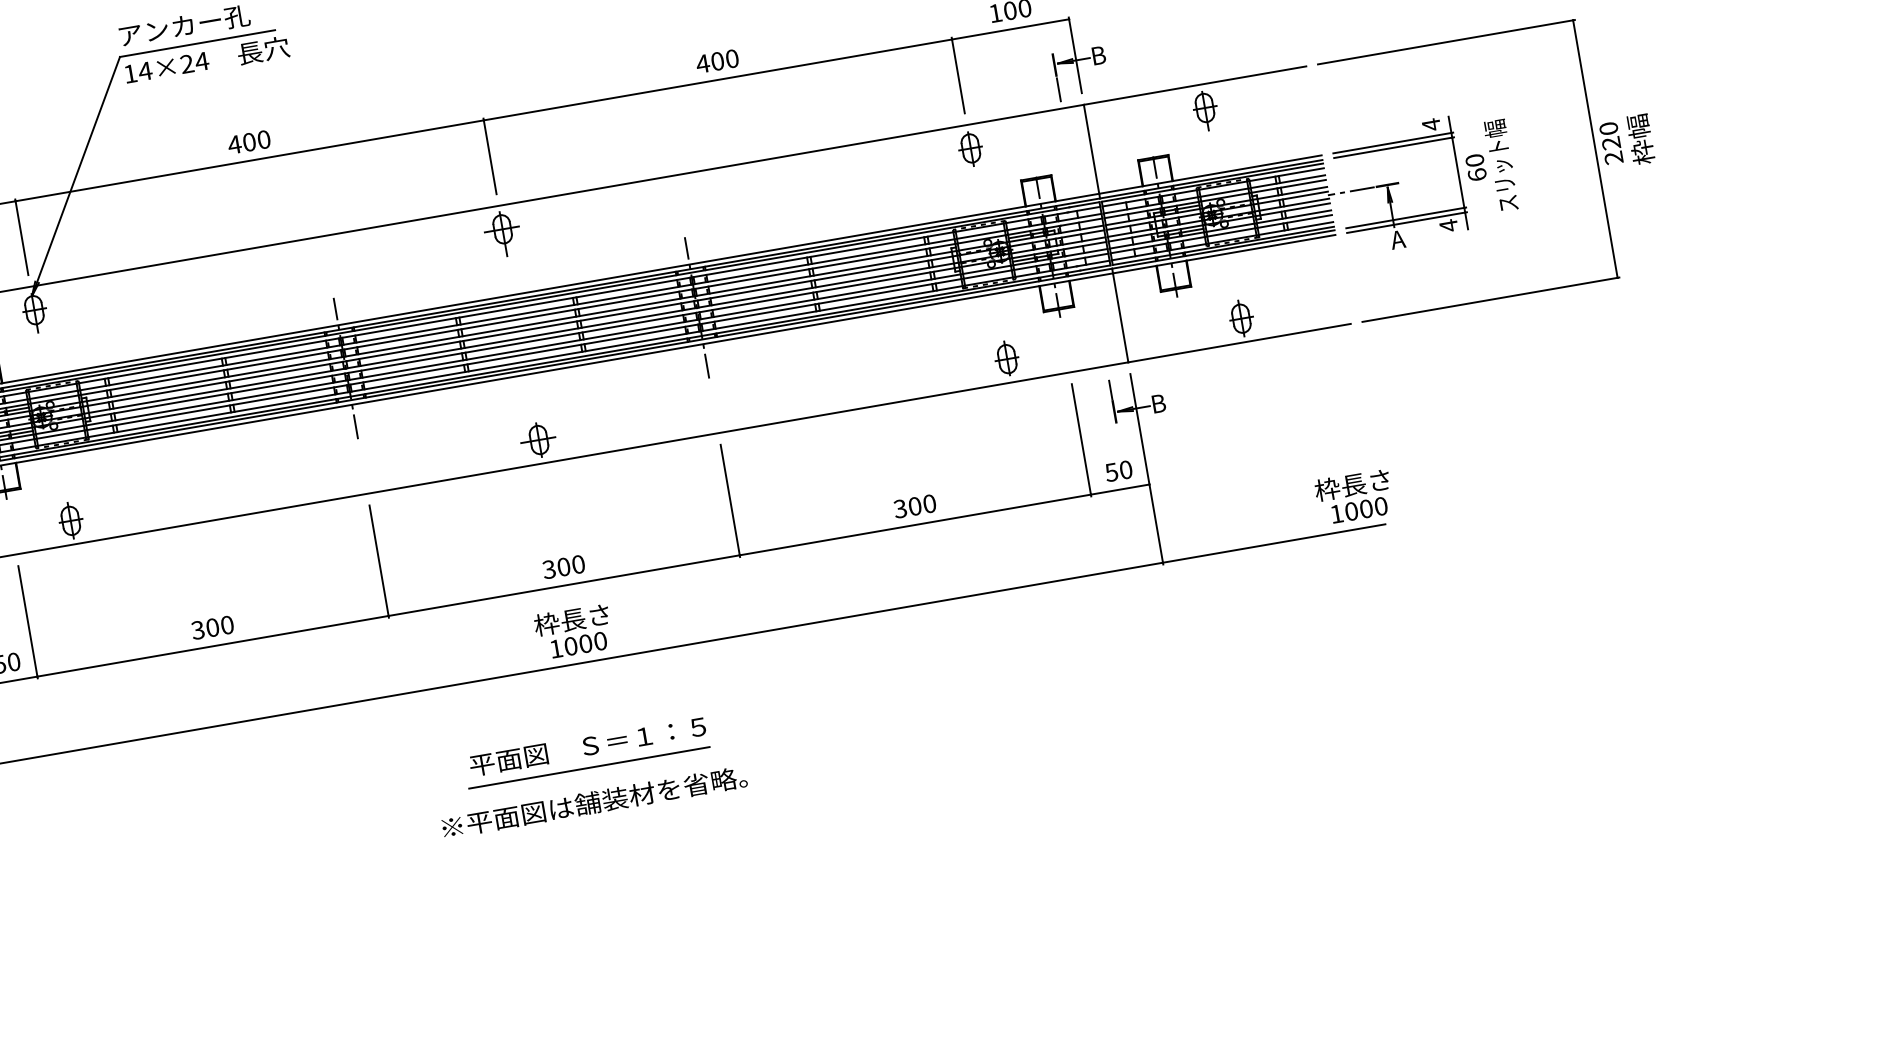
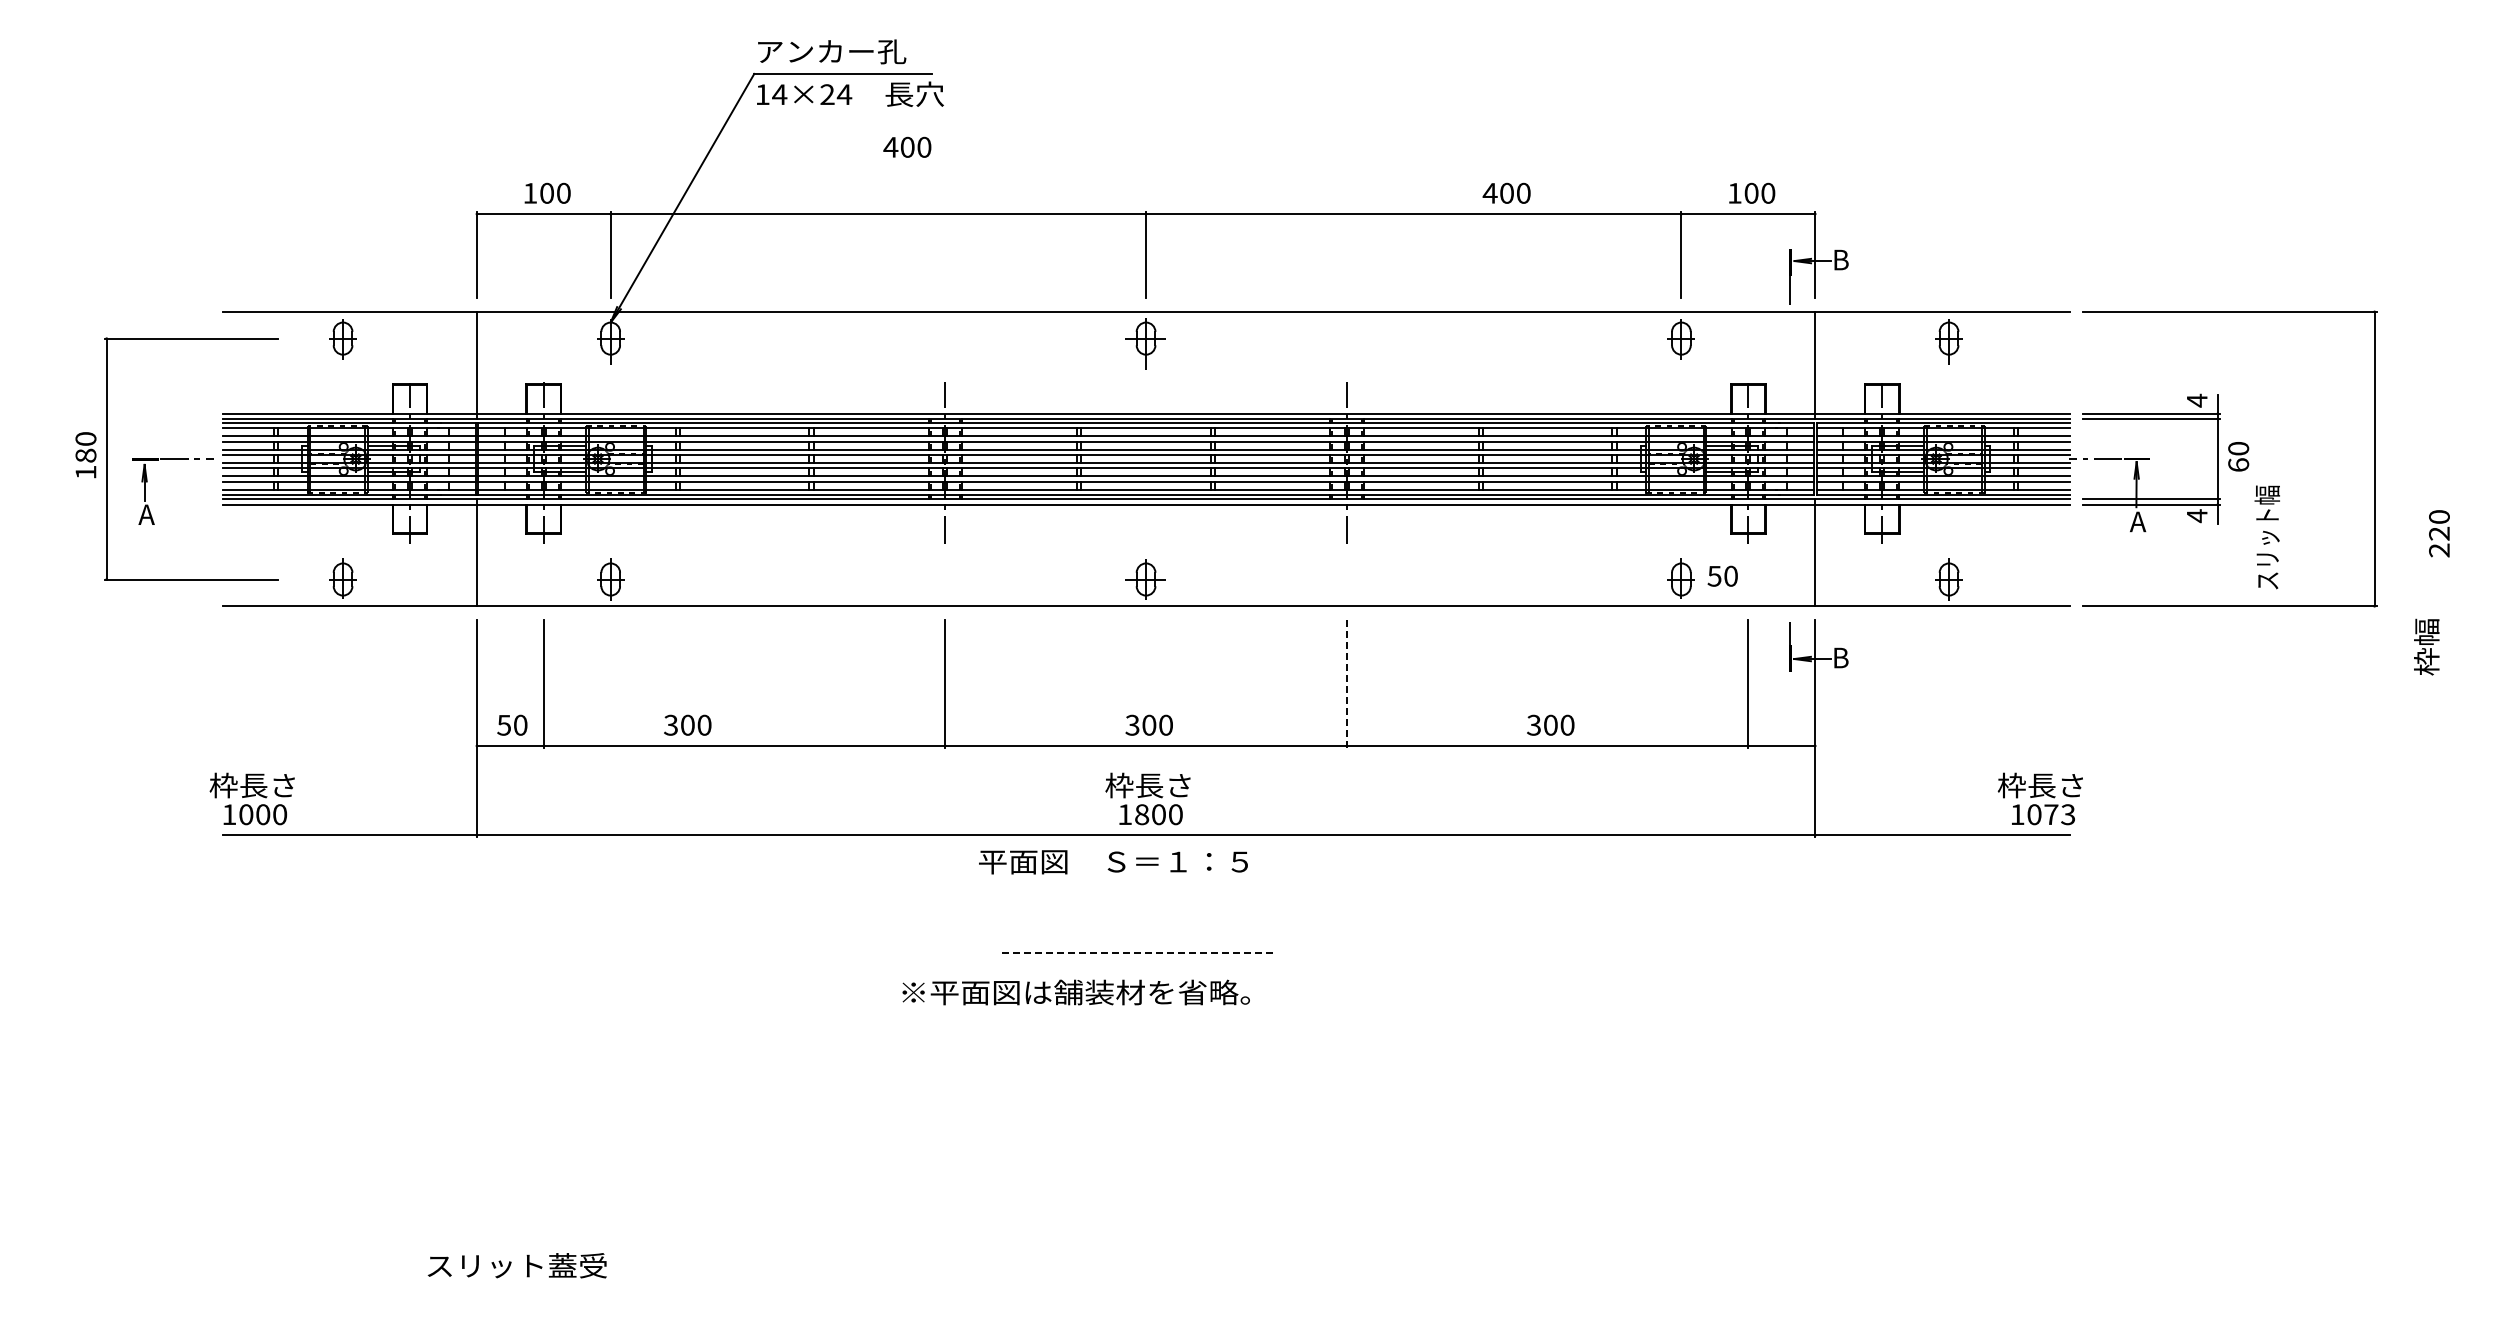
text: (717, 60) -> (1506, 192), moved
text: (1640, 138) -> (2426, 646), moved
text: (249, 141) -> (907, 146), moved
text: (1611, 143) -> (2439, 533), moved
text: (1500, 165) -> (2266, 537), moved
text: (1118, 470) -> (1722, 575), moved
line: (730, 500) -> (1346, 683), solid -> dashed
text: (1373, 507) -> (2059, 814), 1000 -> 1073
text: (212, 627) -> (687, 724), moved
text: (571, 646) -> (1142, 814), 1000 -> 1800
text: (587, 746) -> (1113, 862), moved
line: (589, 768) -> (1139, 953), solid -> dashed
text: (593, 802) -> (1075, 992), moved

